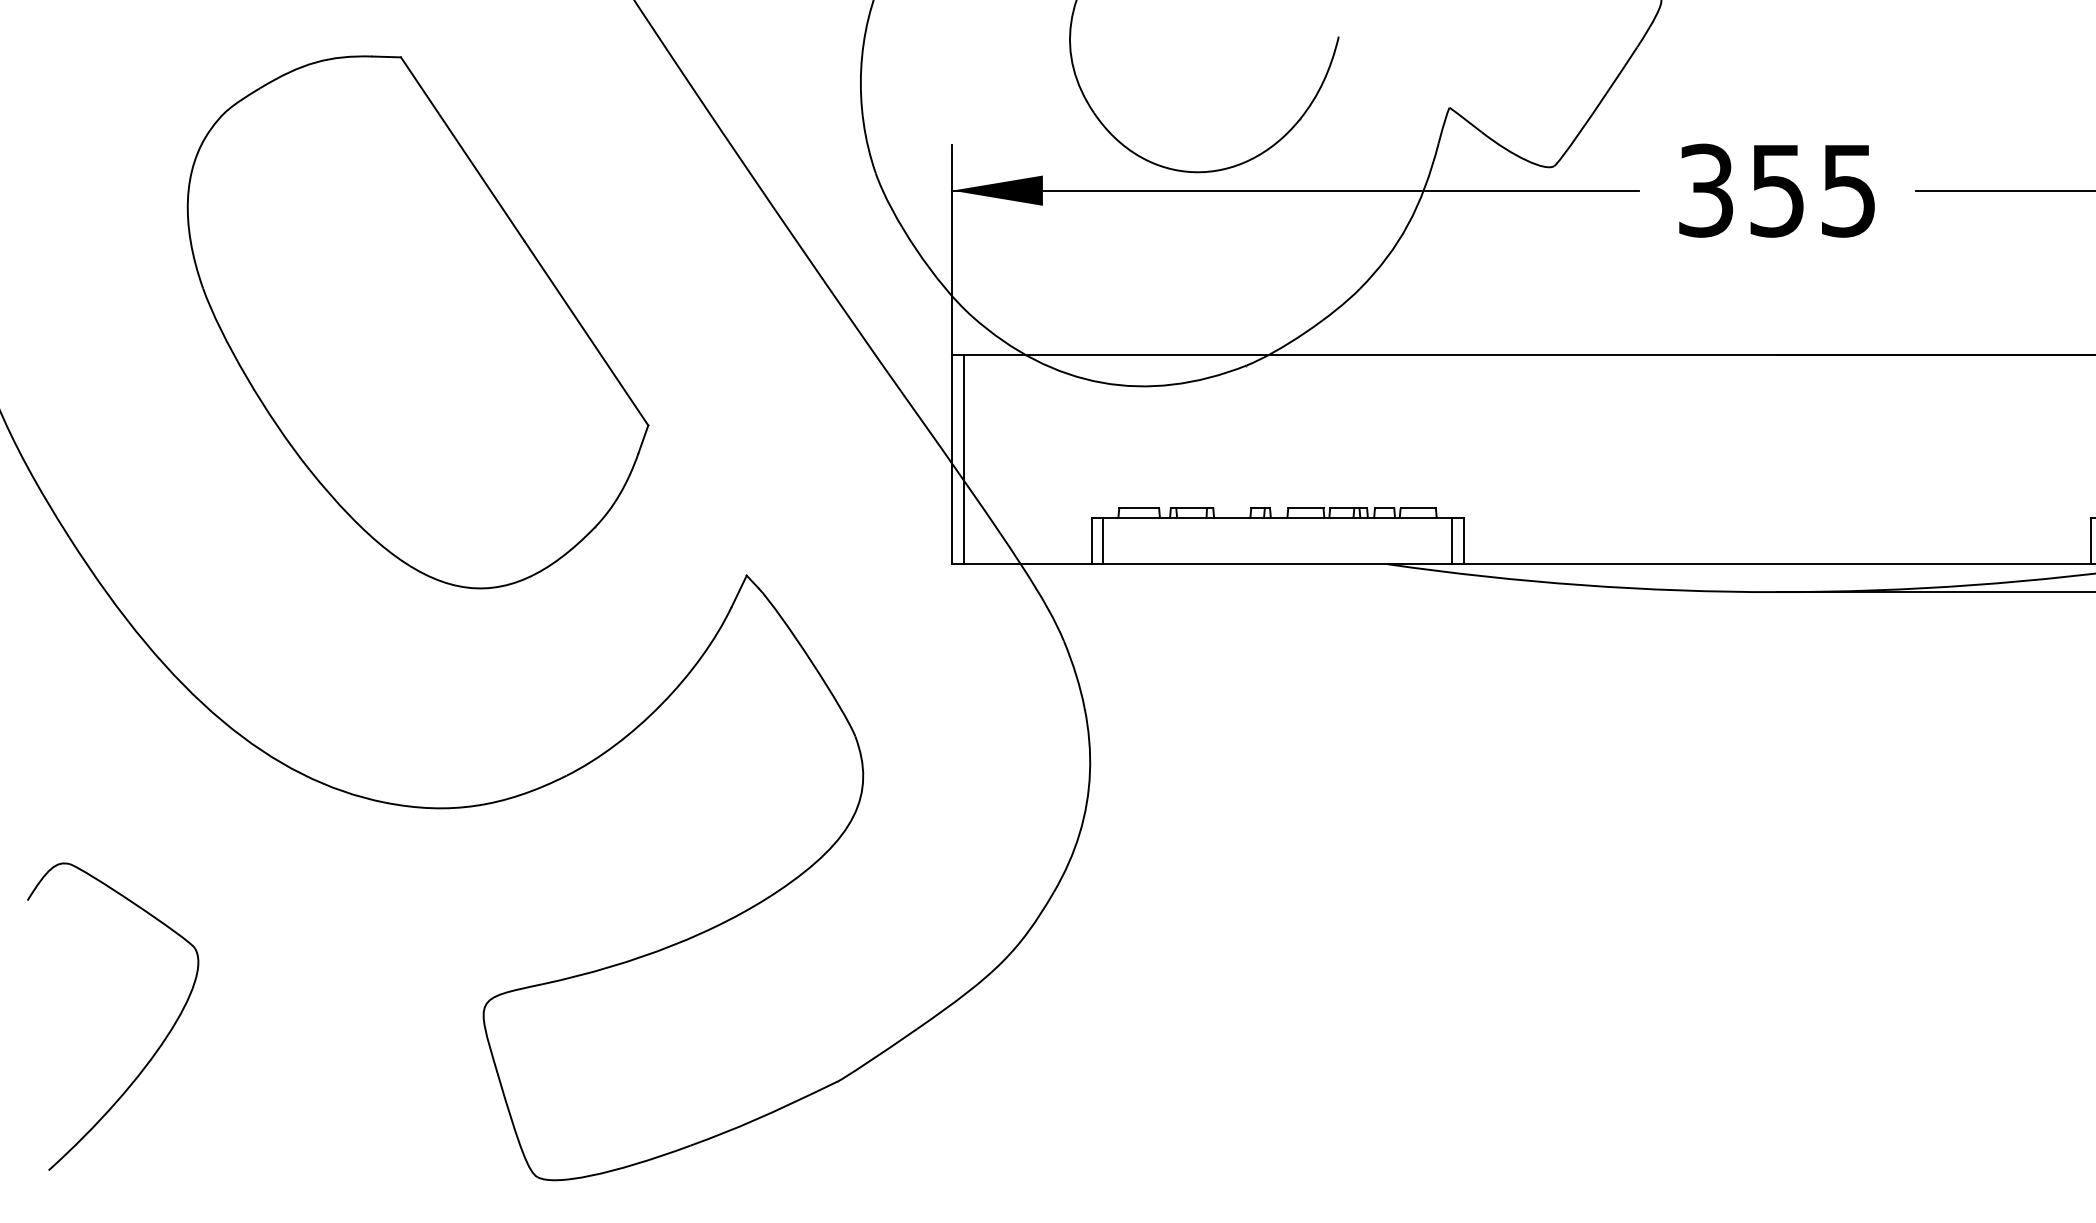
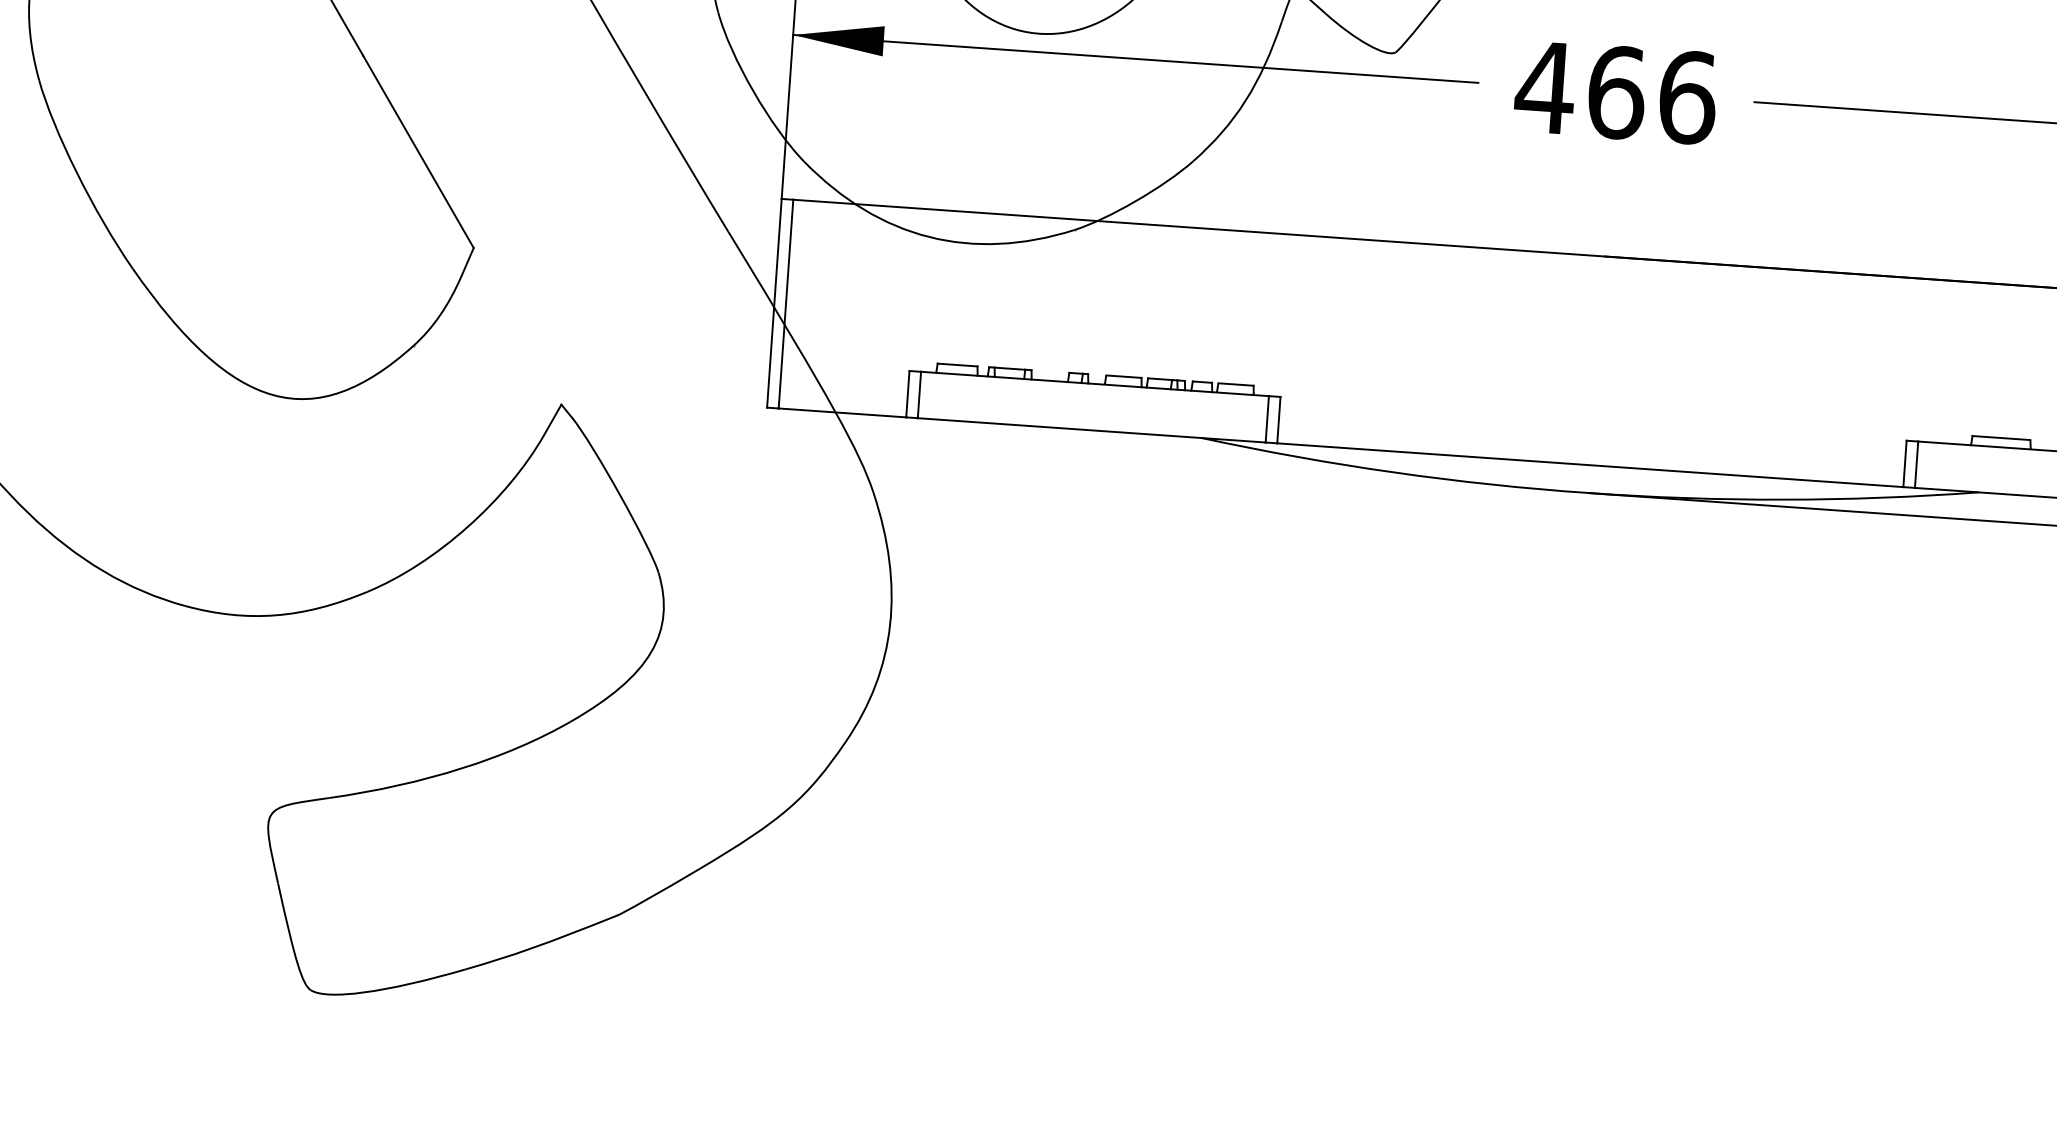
text: (1776, 190) -> (1615, 92), 355 -> 466

